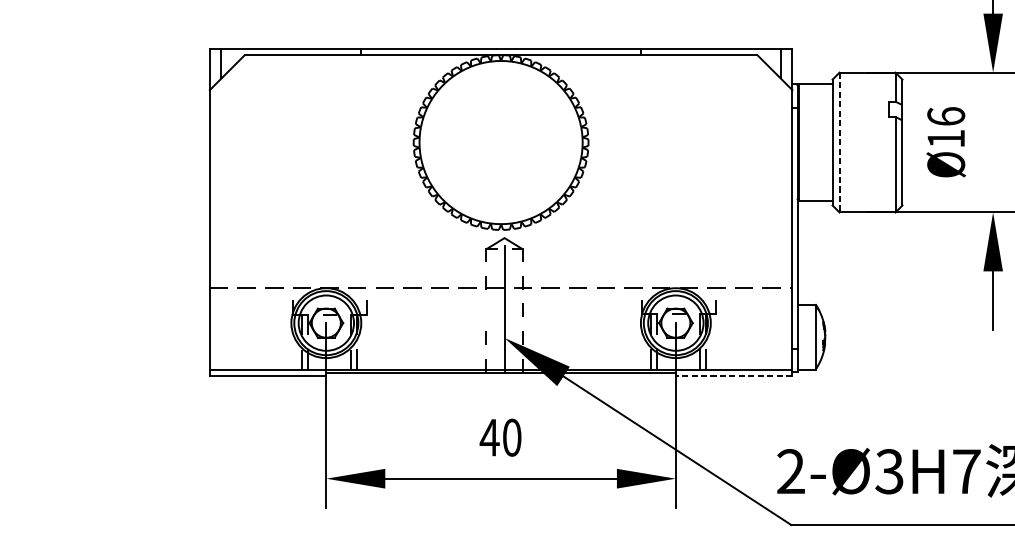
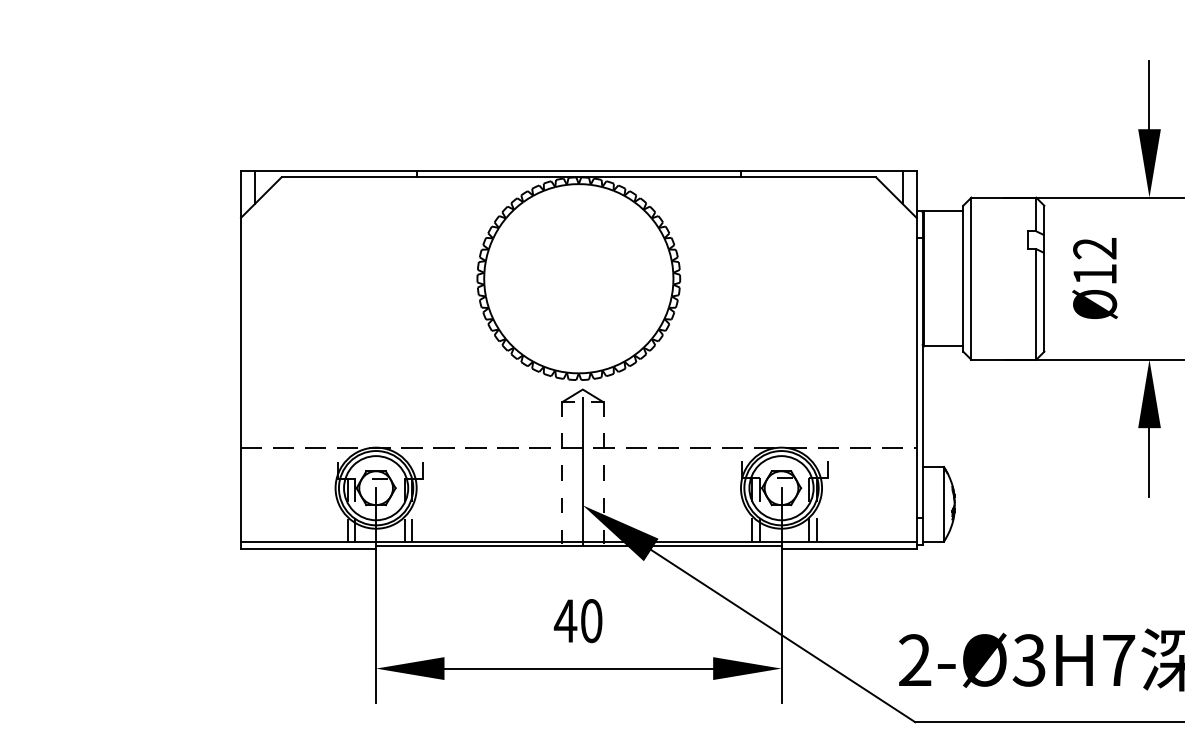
text: (946, 116) -> (1095, 248), Ø16 -> Ø12
line: (839, 143) -> (971, 279), dashed -> solid
line: (486, 309) -> (561, 472), added
line: (734, 376) -> (849, 549), dashed -> solid

